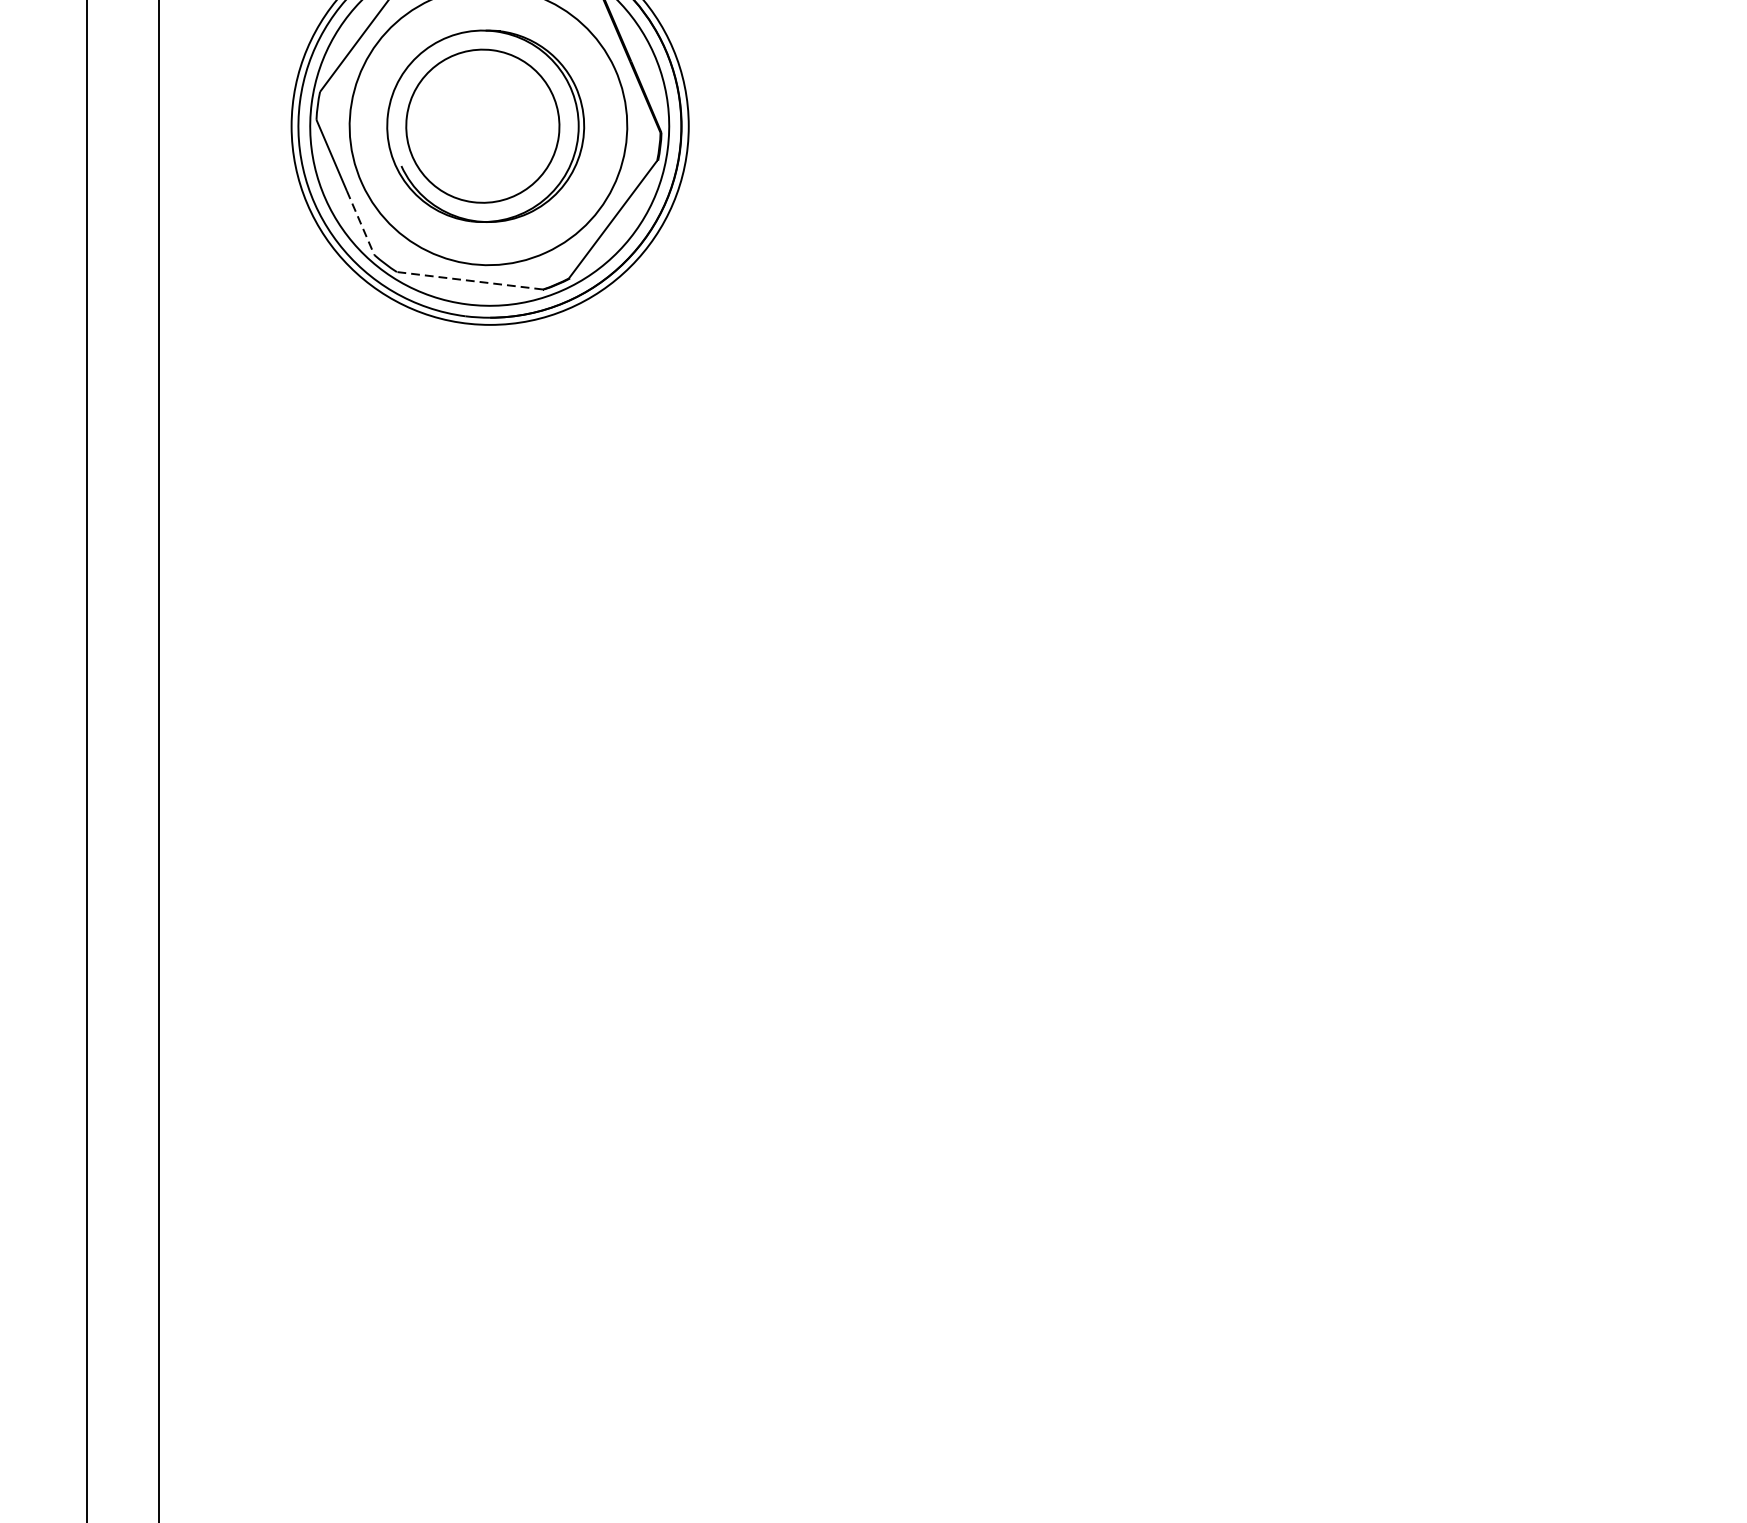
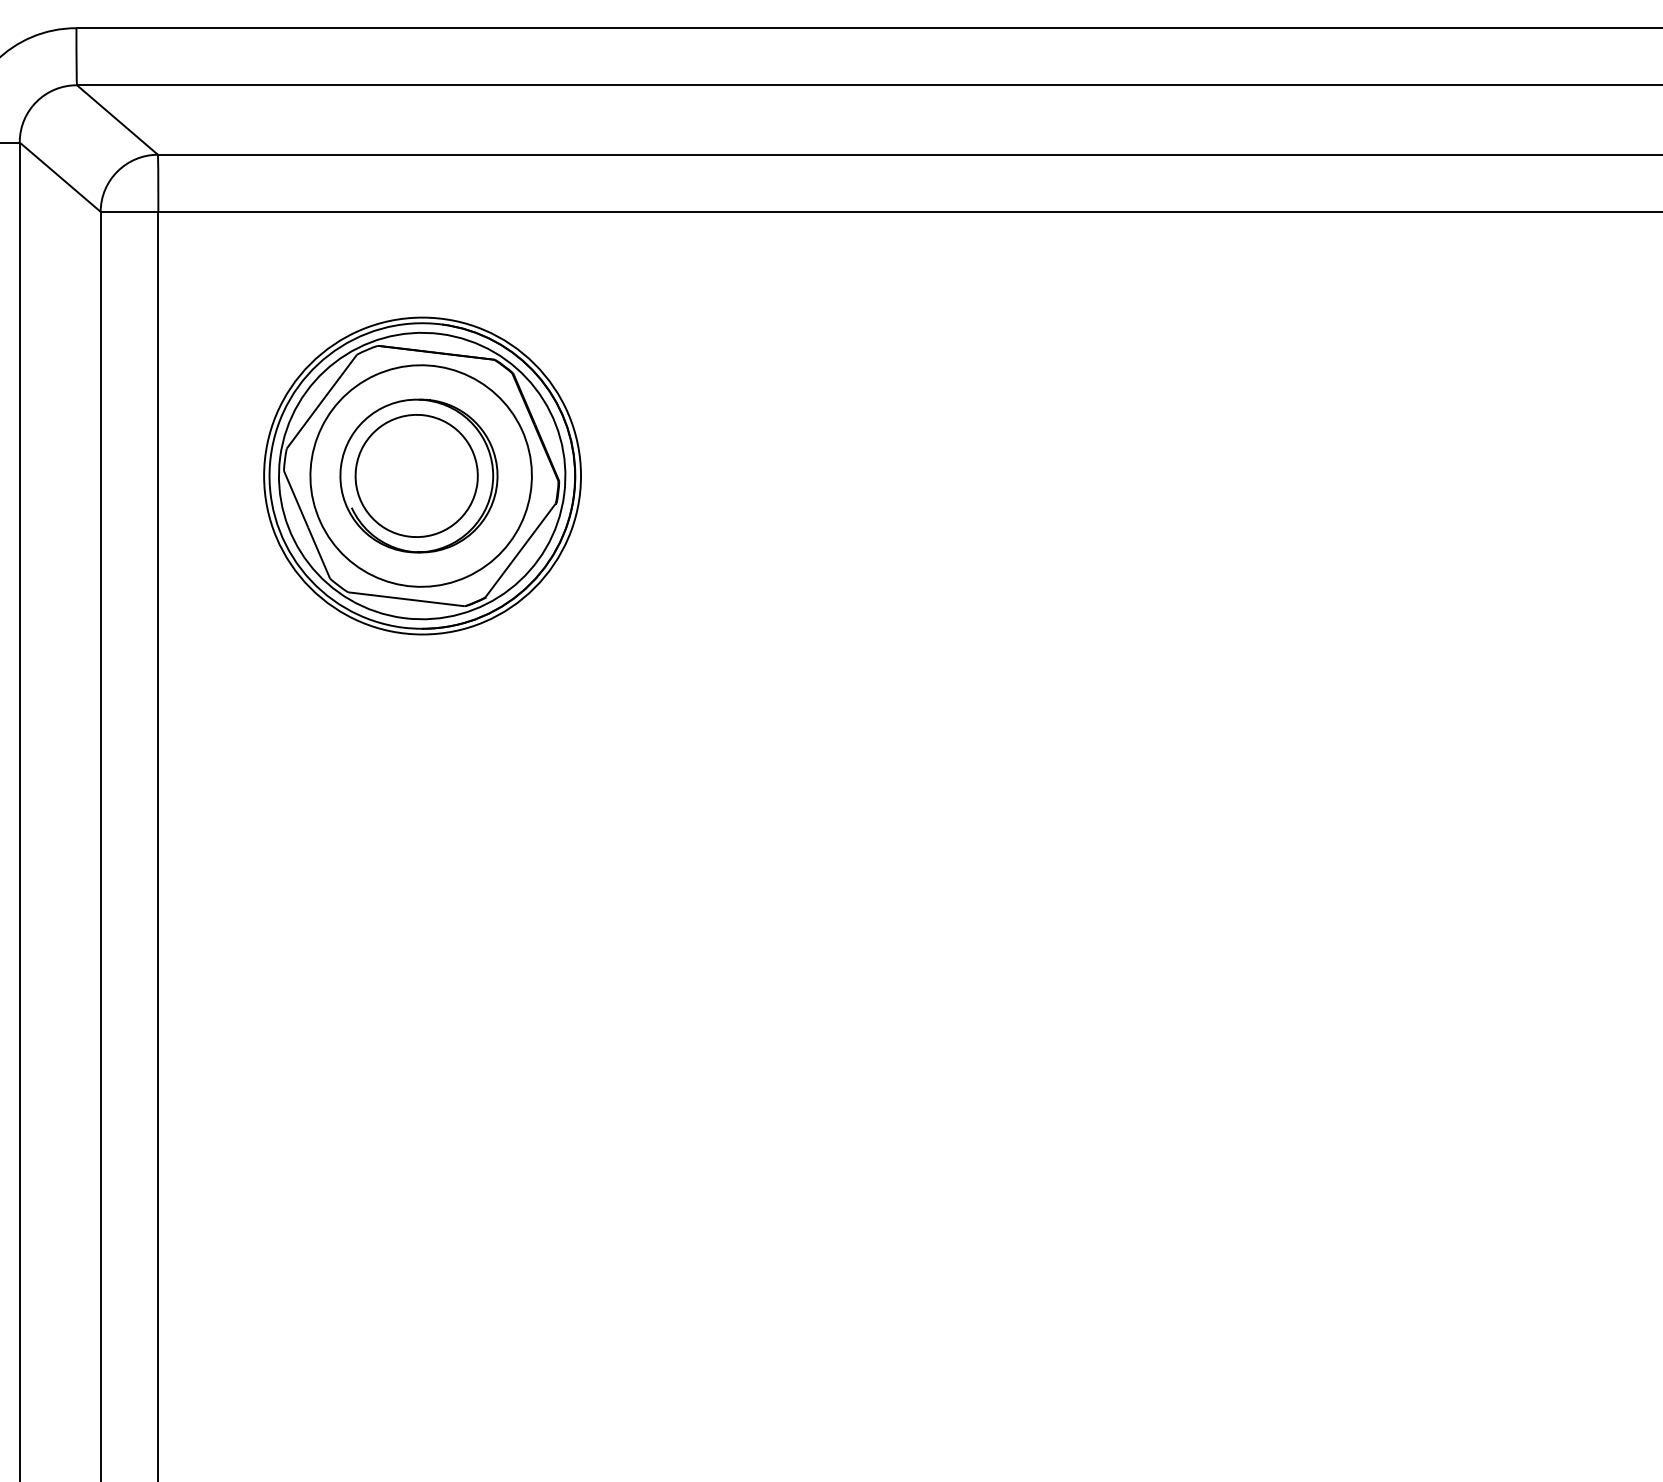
line: (361, 223) -> (319, 553), dashed -> solid
line: (470, 281) -> (406, 599), dashed -> solid

